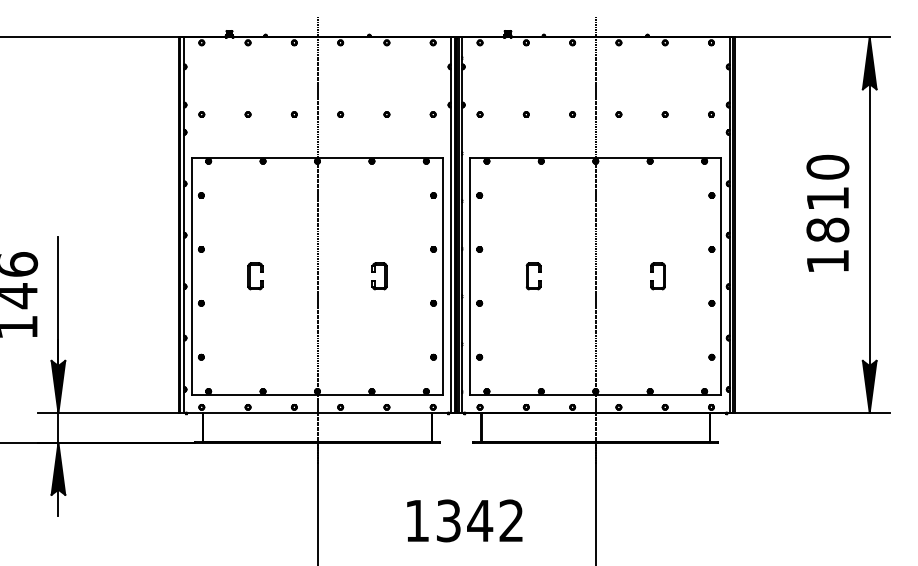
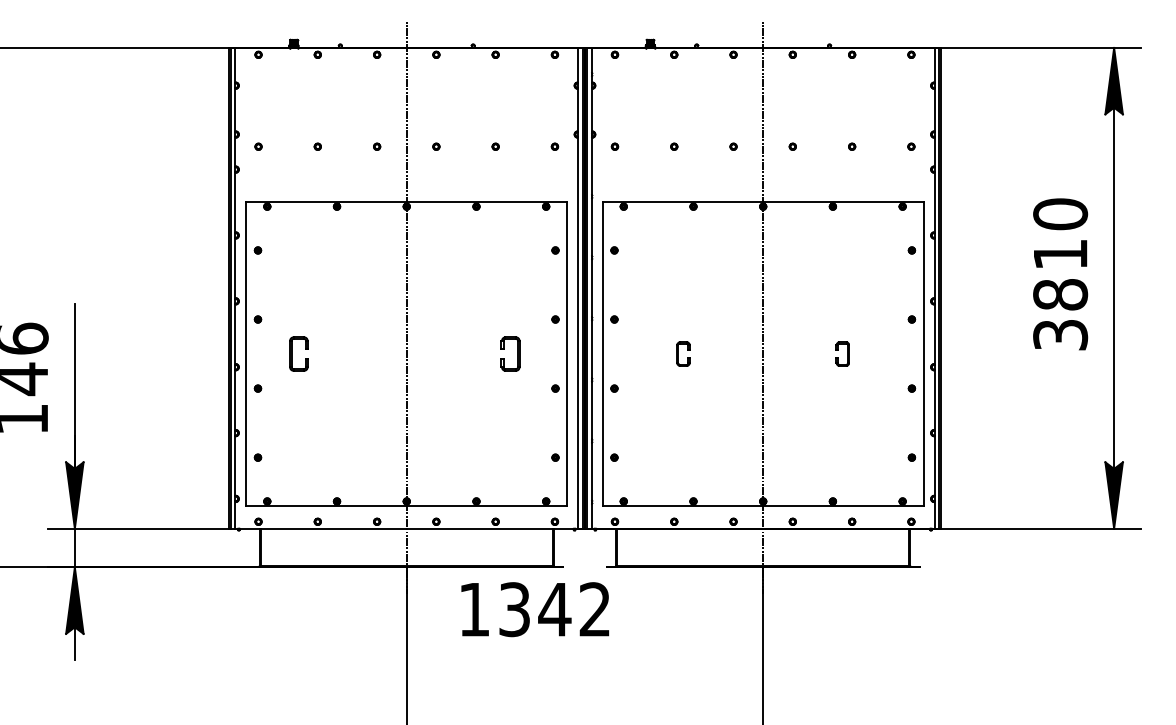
text: (827, 261) -> (1060, 334), 1810 -> 3810
part: (255, 276) -> (299, 354), moved
part: (379, 276) -> (510, 354), moved
part: (533, 276) -> (683, 354), size x0.7
part: (657, 276) -> (842, 354), size x0.7
text: (464, 520) -> (534, 609), moved

